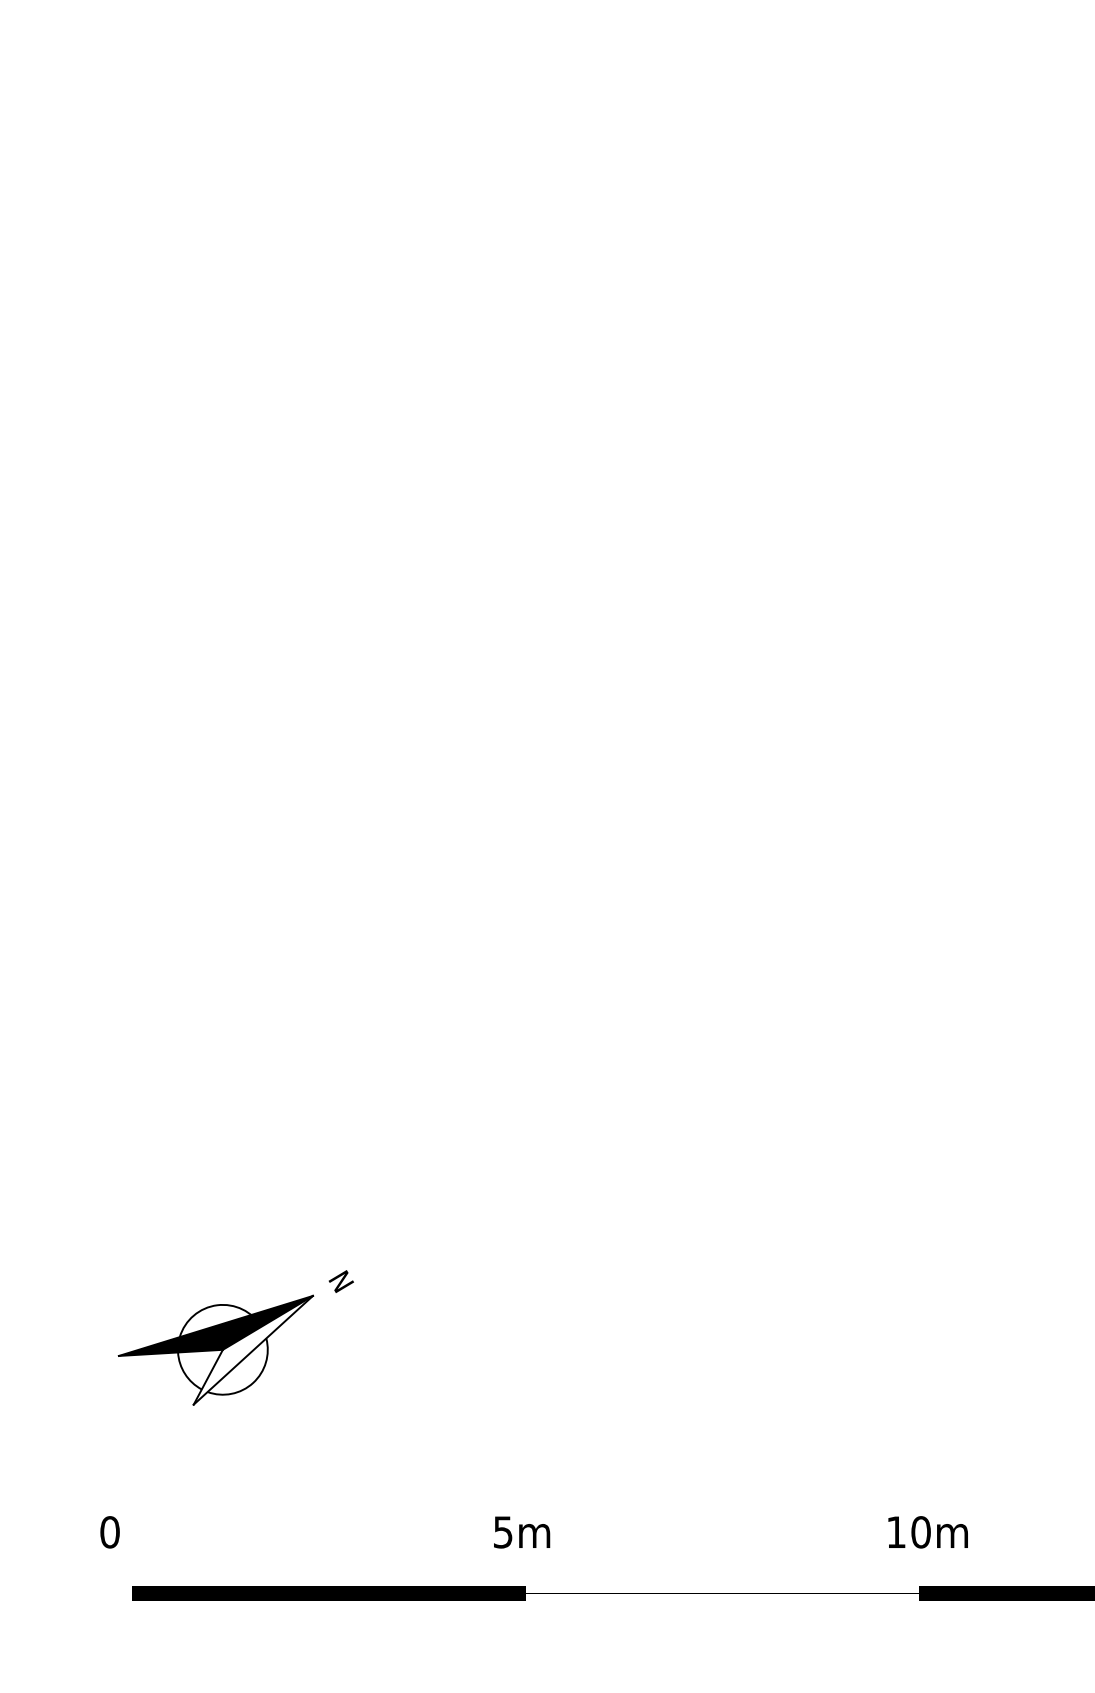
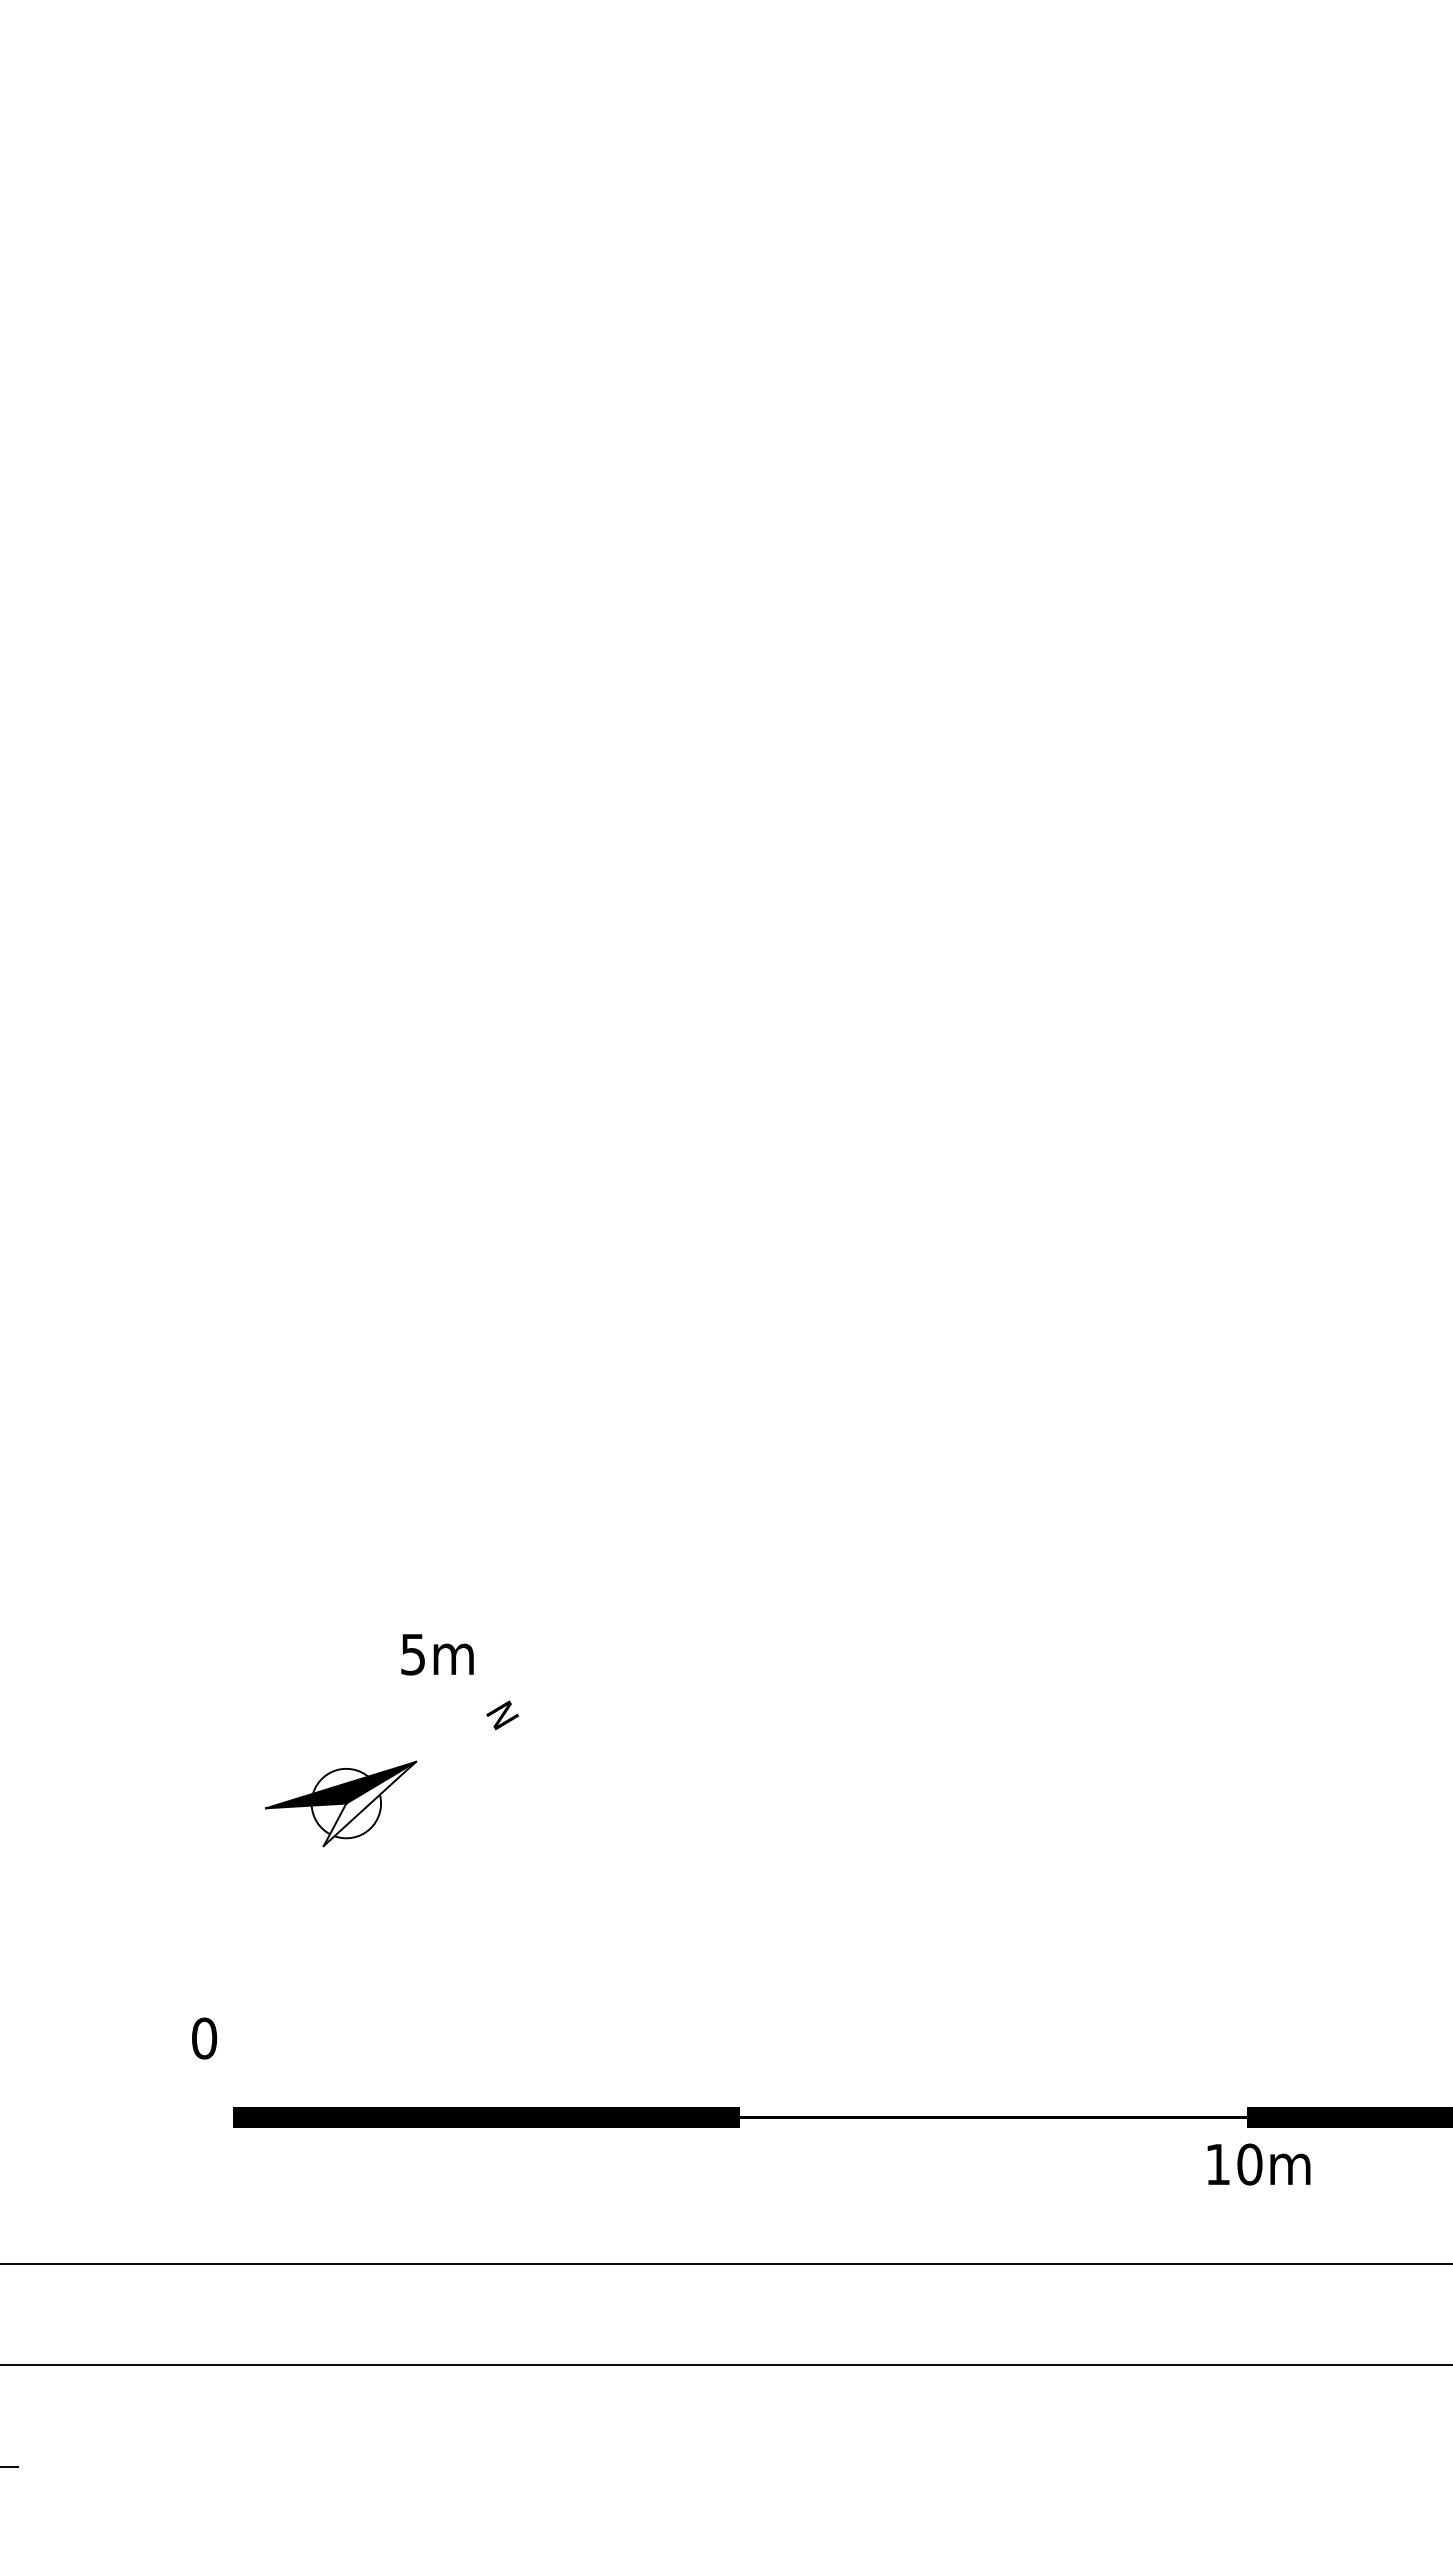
part: (215, 1349) -> (340, 1803), size x0.6
text: (522, 1532) -> (437, 1654), moved
text: (927, 1532) -> (1258, 2164), moved

